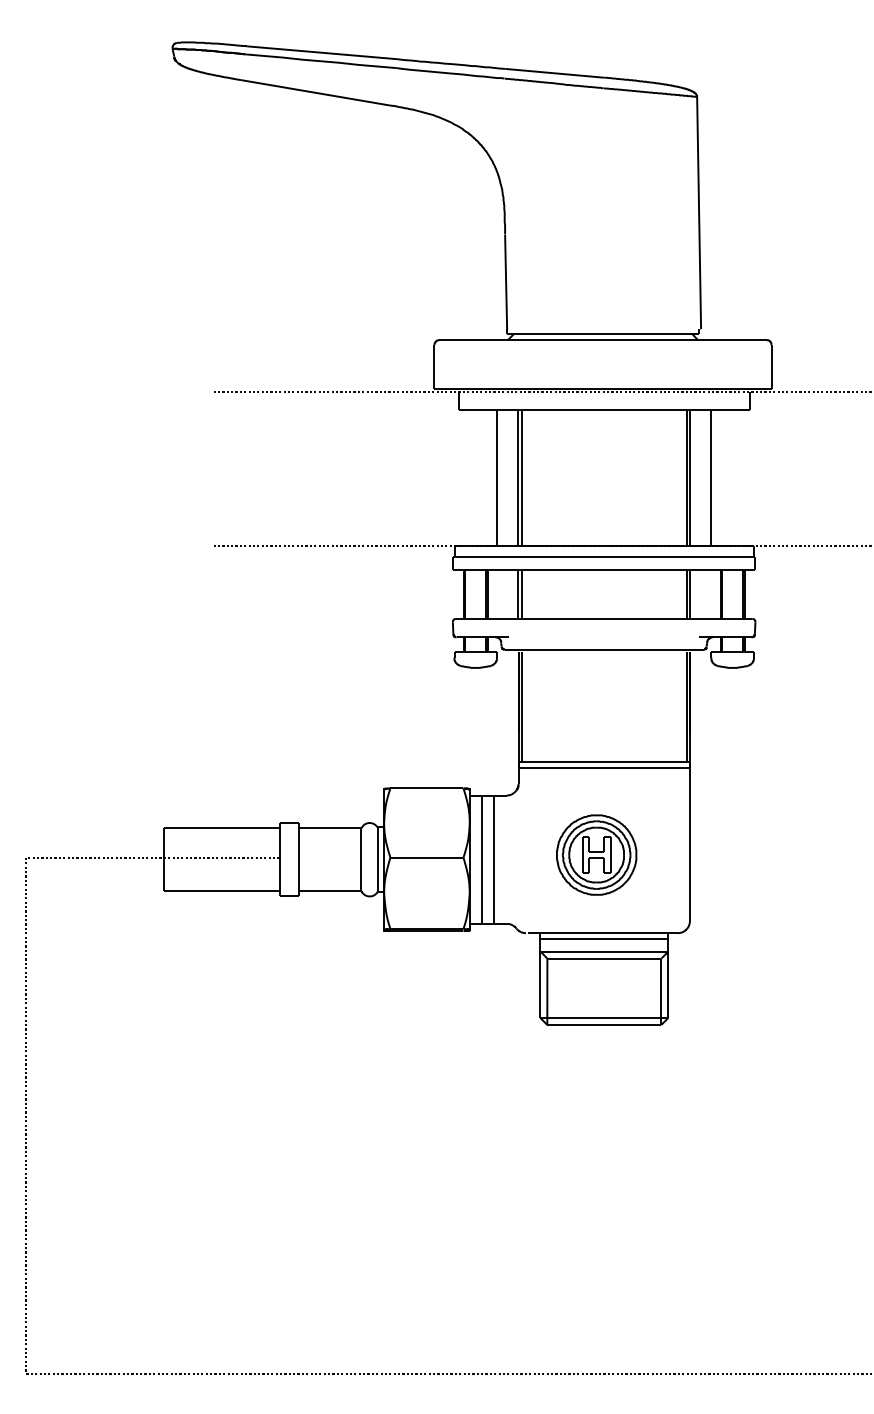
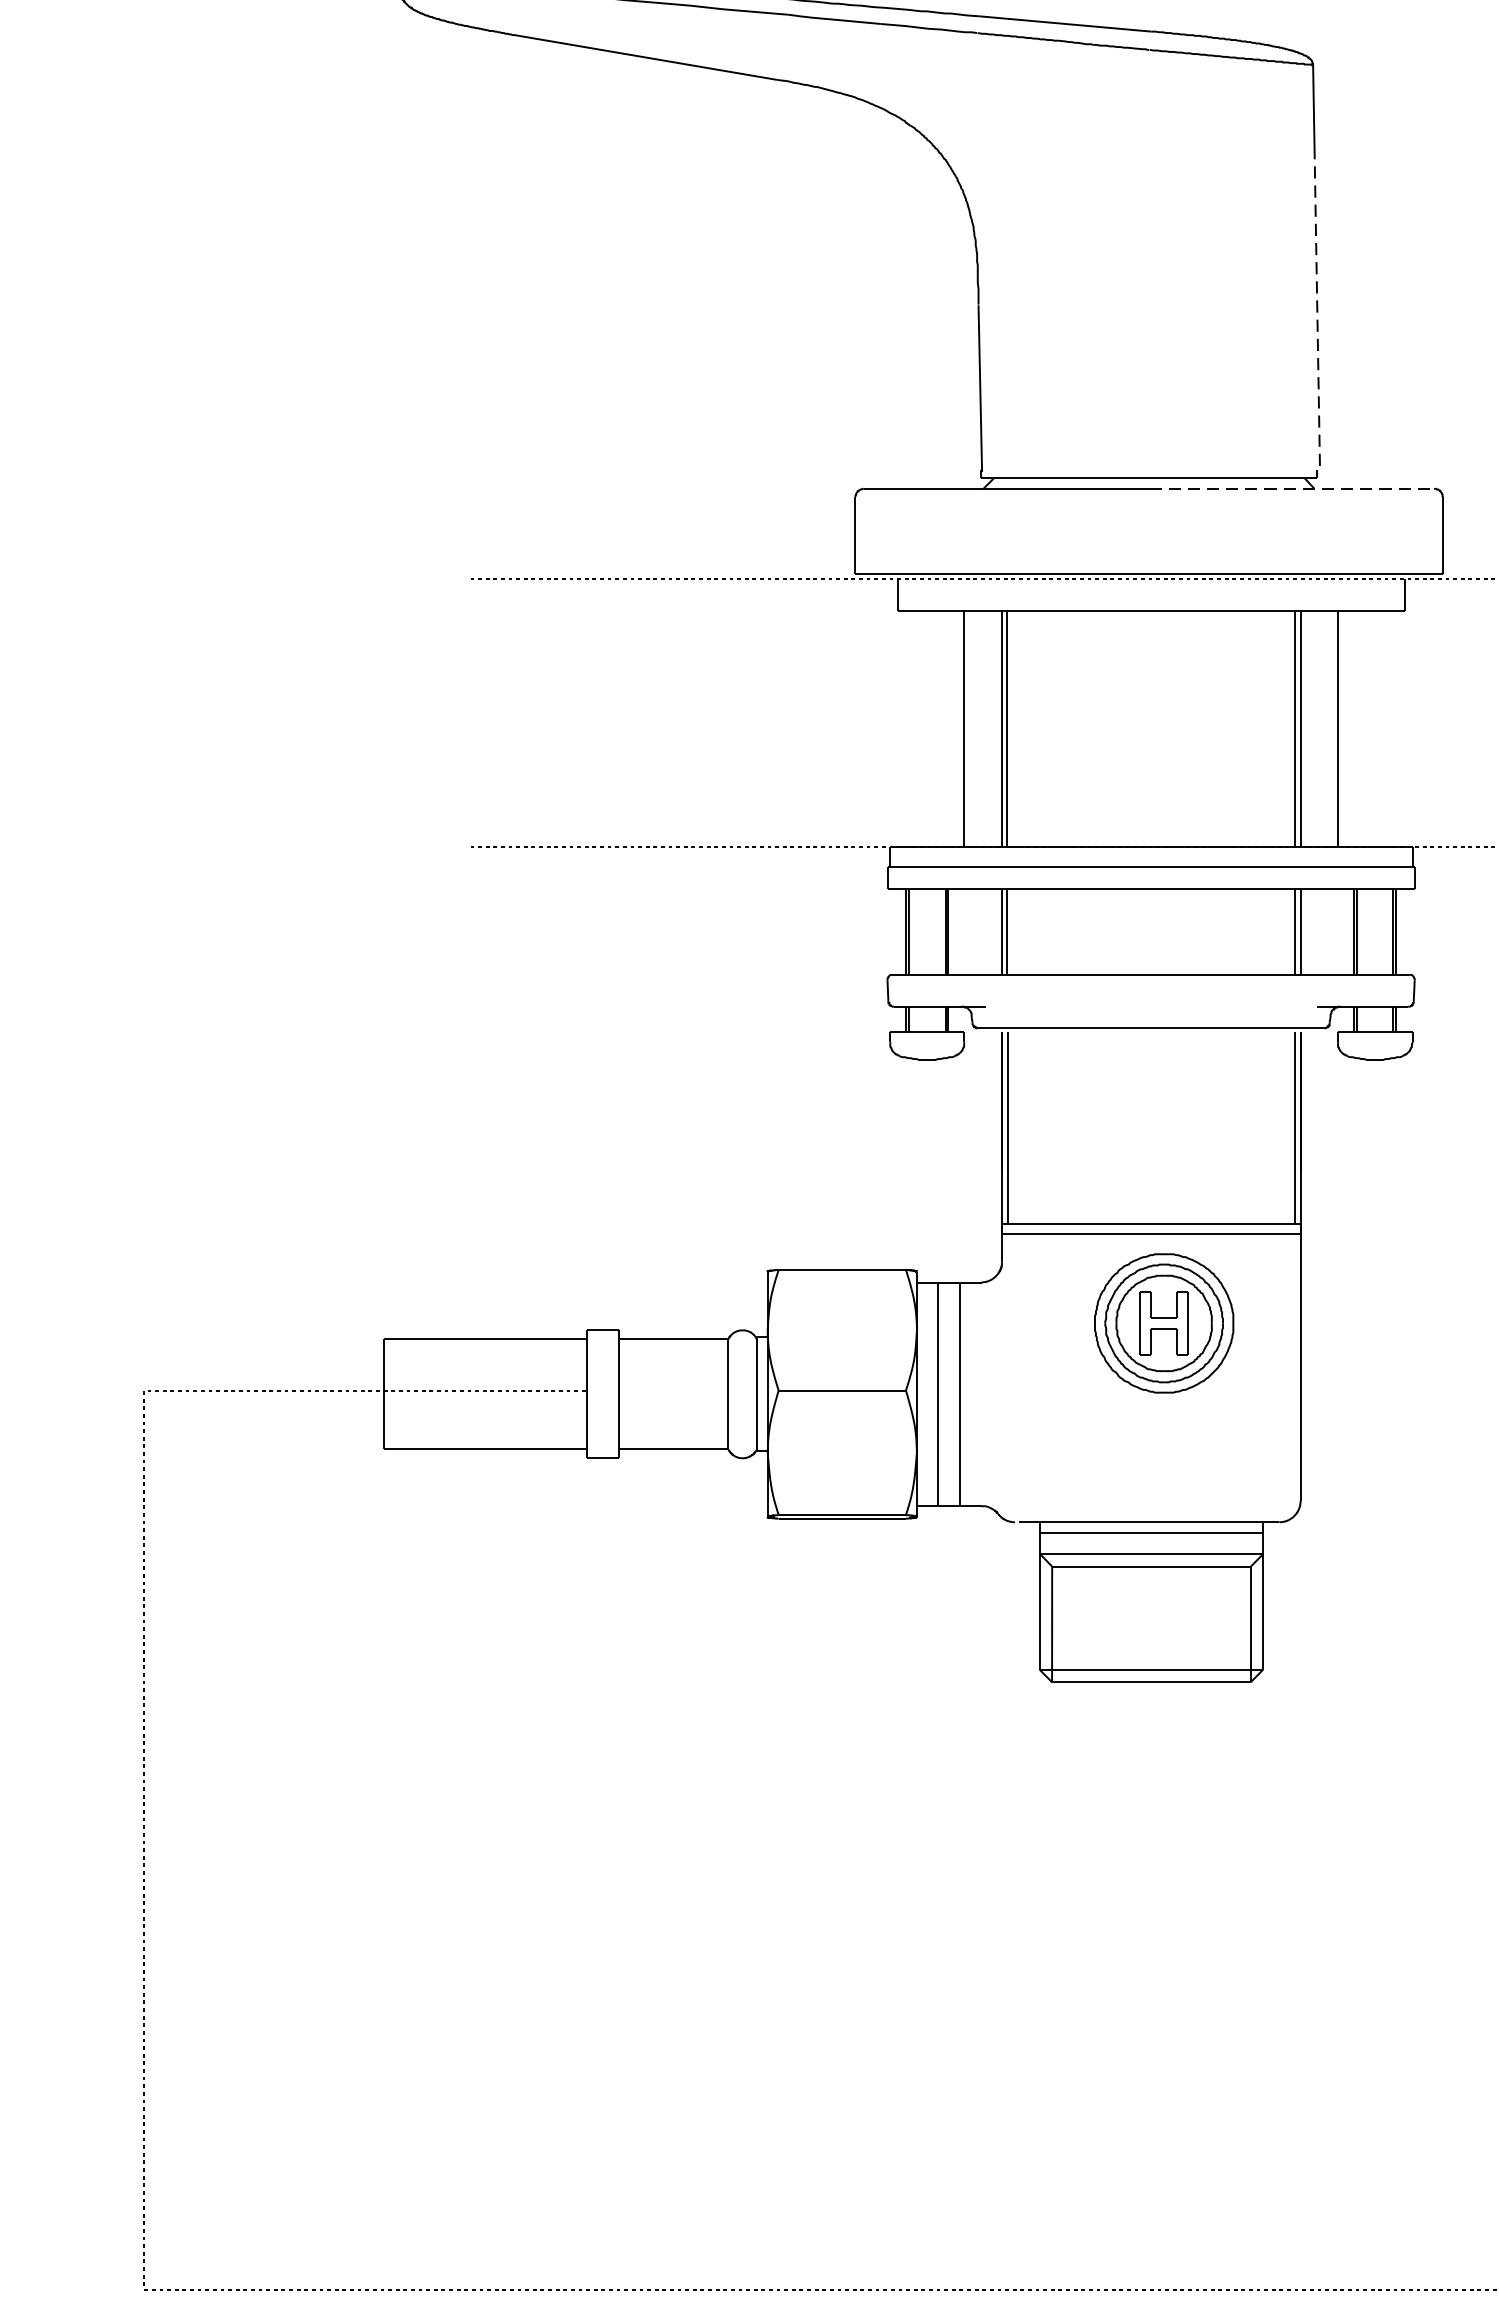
line: (699, 236) -> (1317, 308), solid -> dashed
line: (684, 340) -> (1291, 489), solid -> dashed
part: (596, 854) -> (1163, 1322), moved

